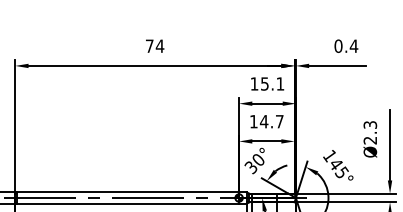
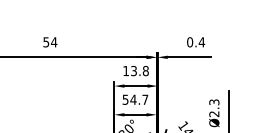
text: (149, 45) -> (46, 41), 74 -> 54
text: (272, 83) -> (139, 70), 15.1 -> 13.8
text: (253, 121) -> (125, 99), 14.7 -> 54.7

